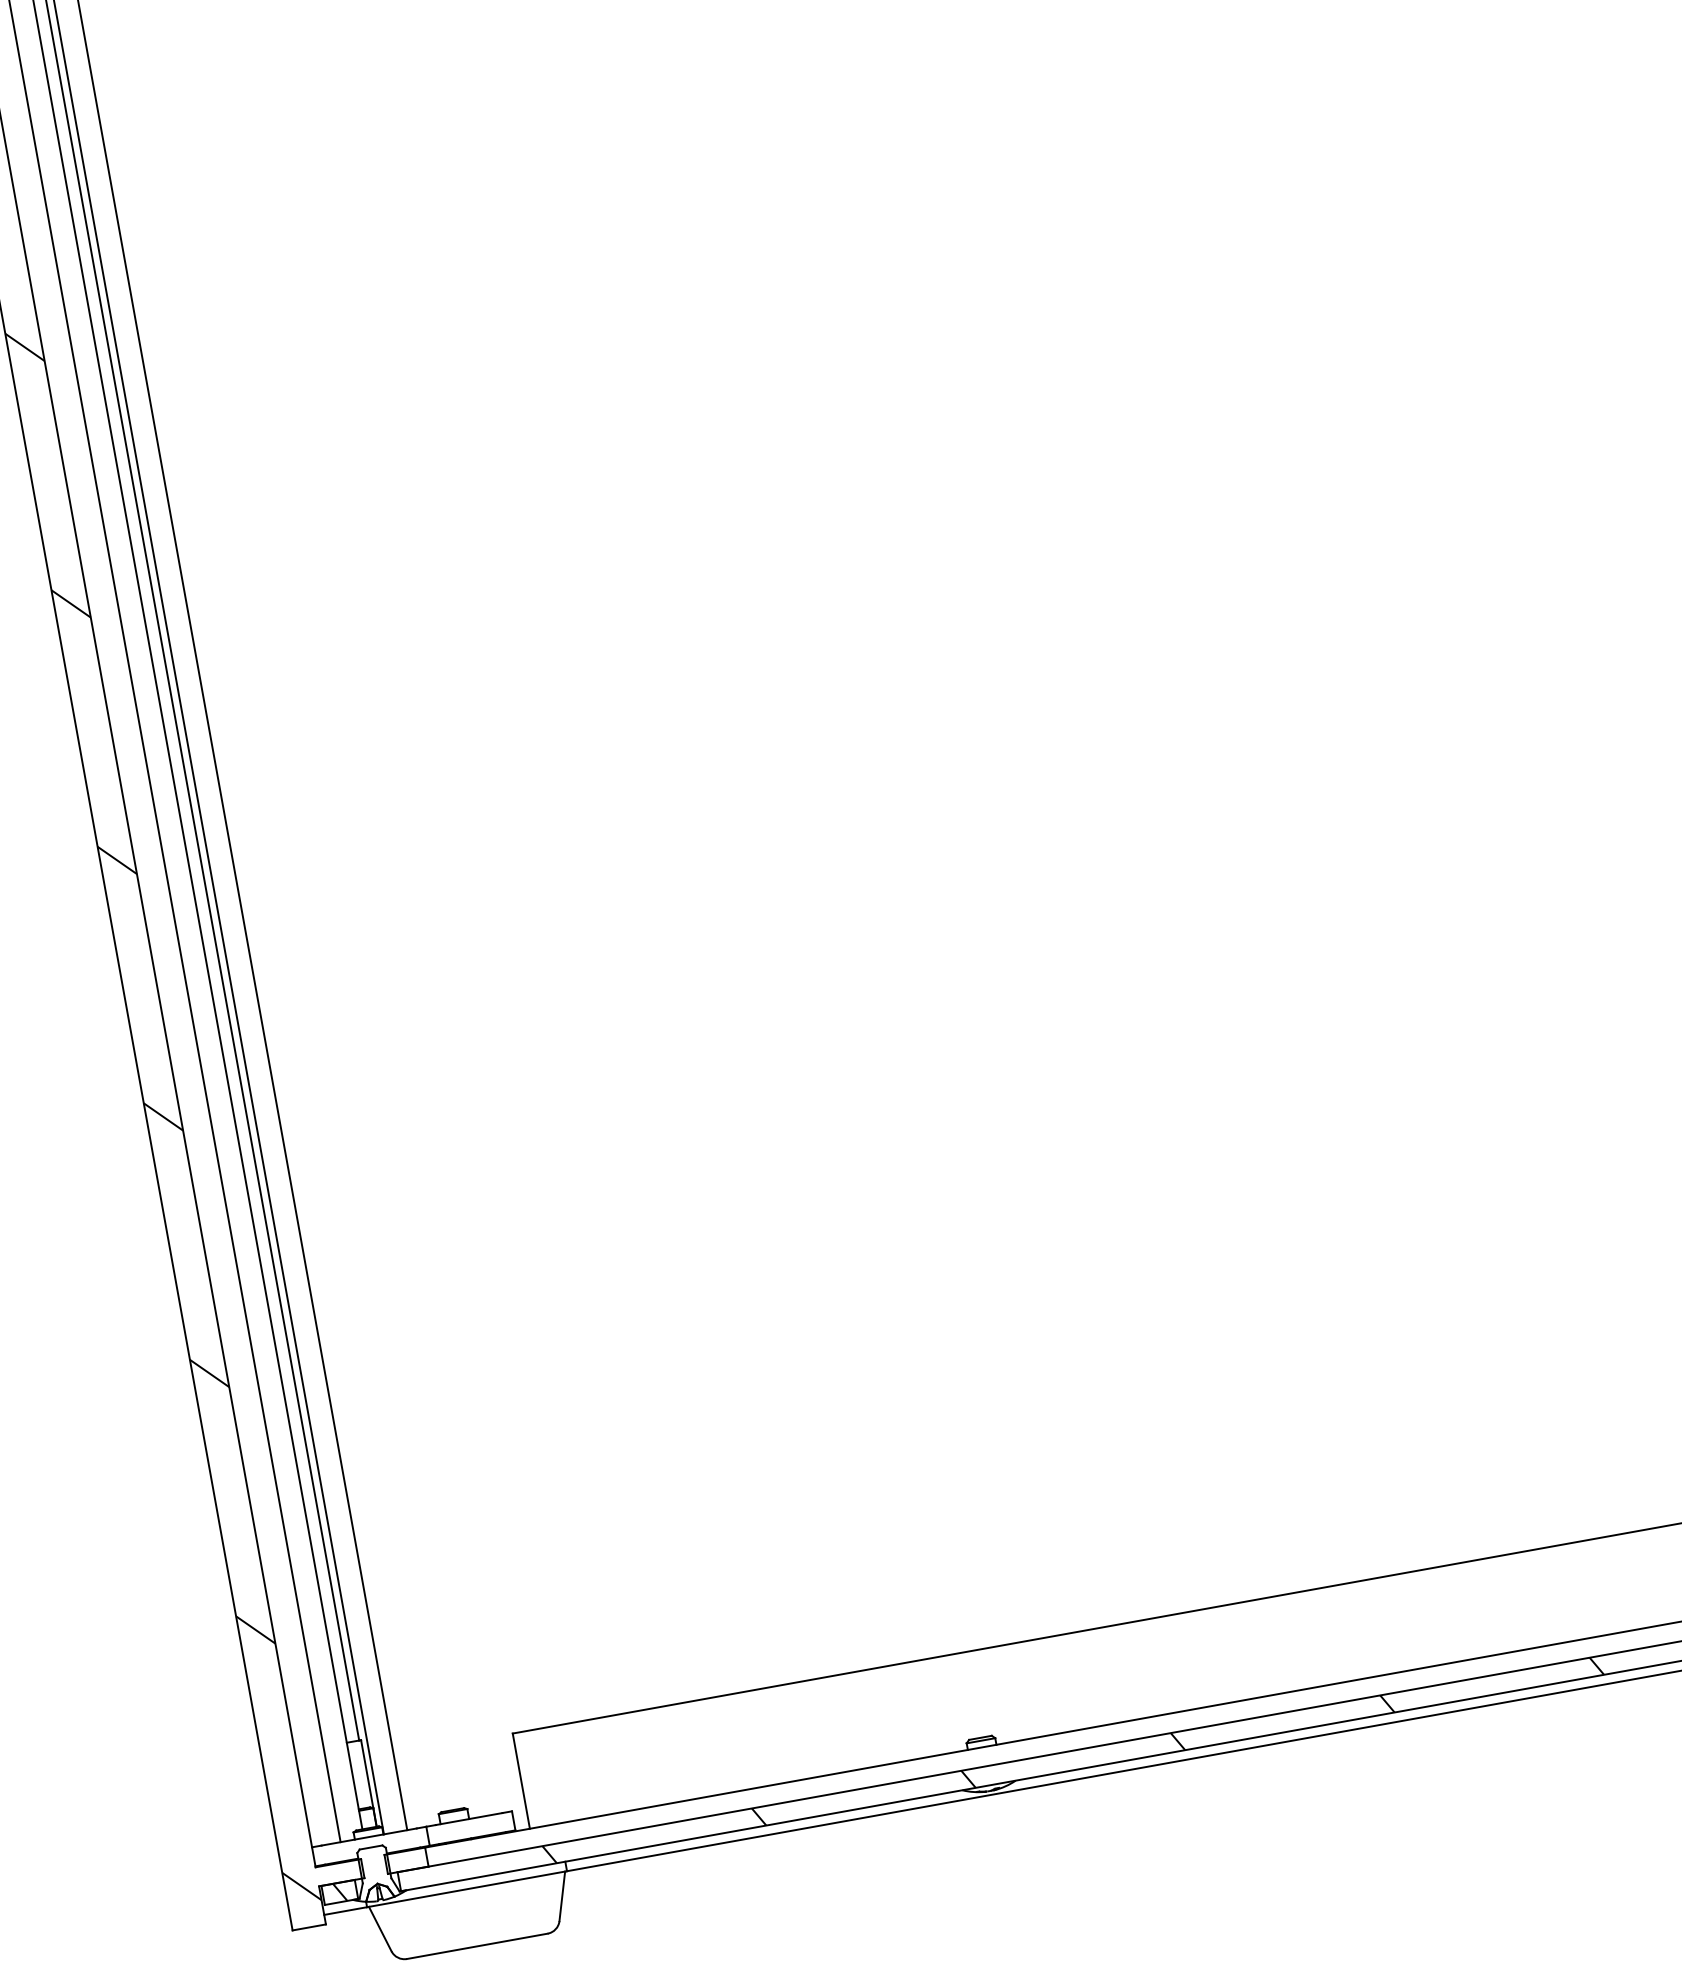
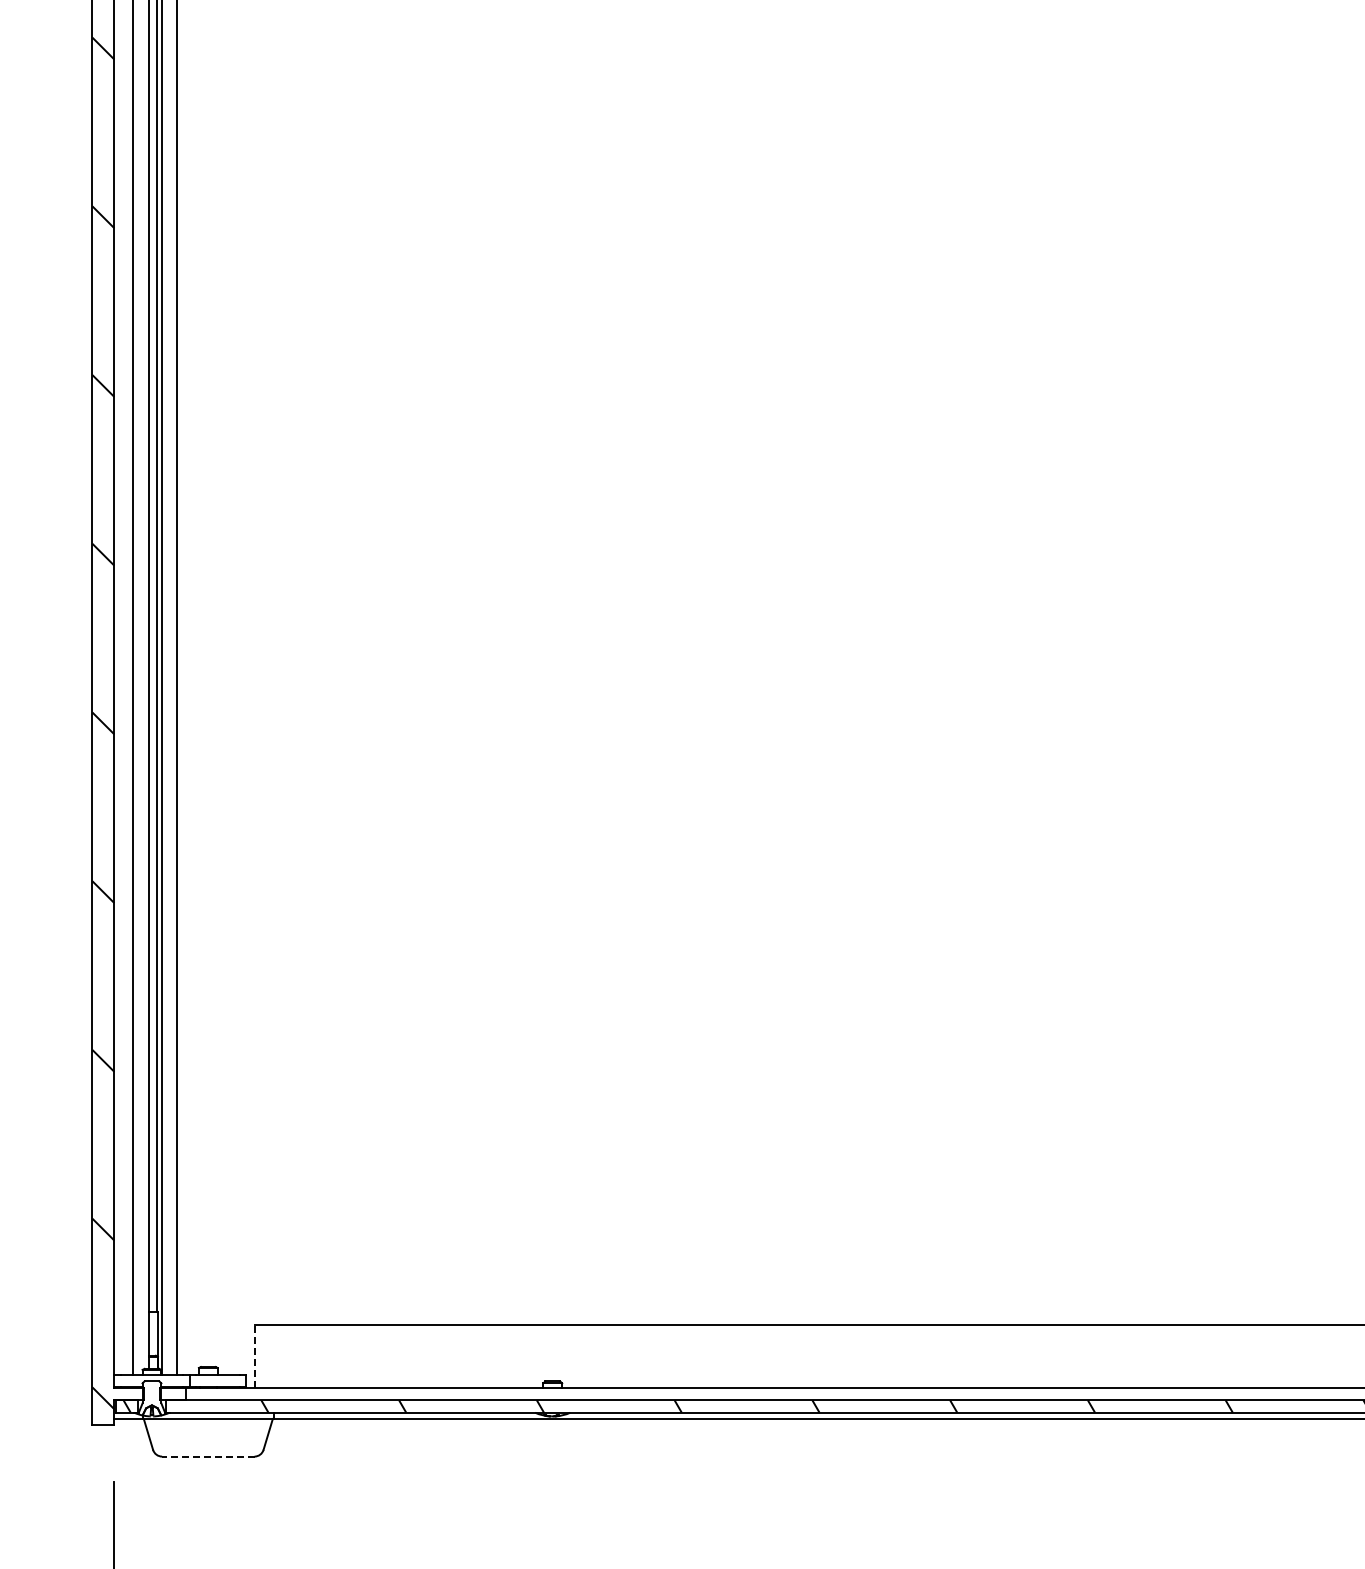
line: (521, 1779) -> (255, 1355), solid -> dashed
line: (476, 1946) -> (207, 1456), solid -> dashed

